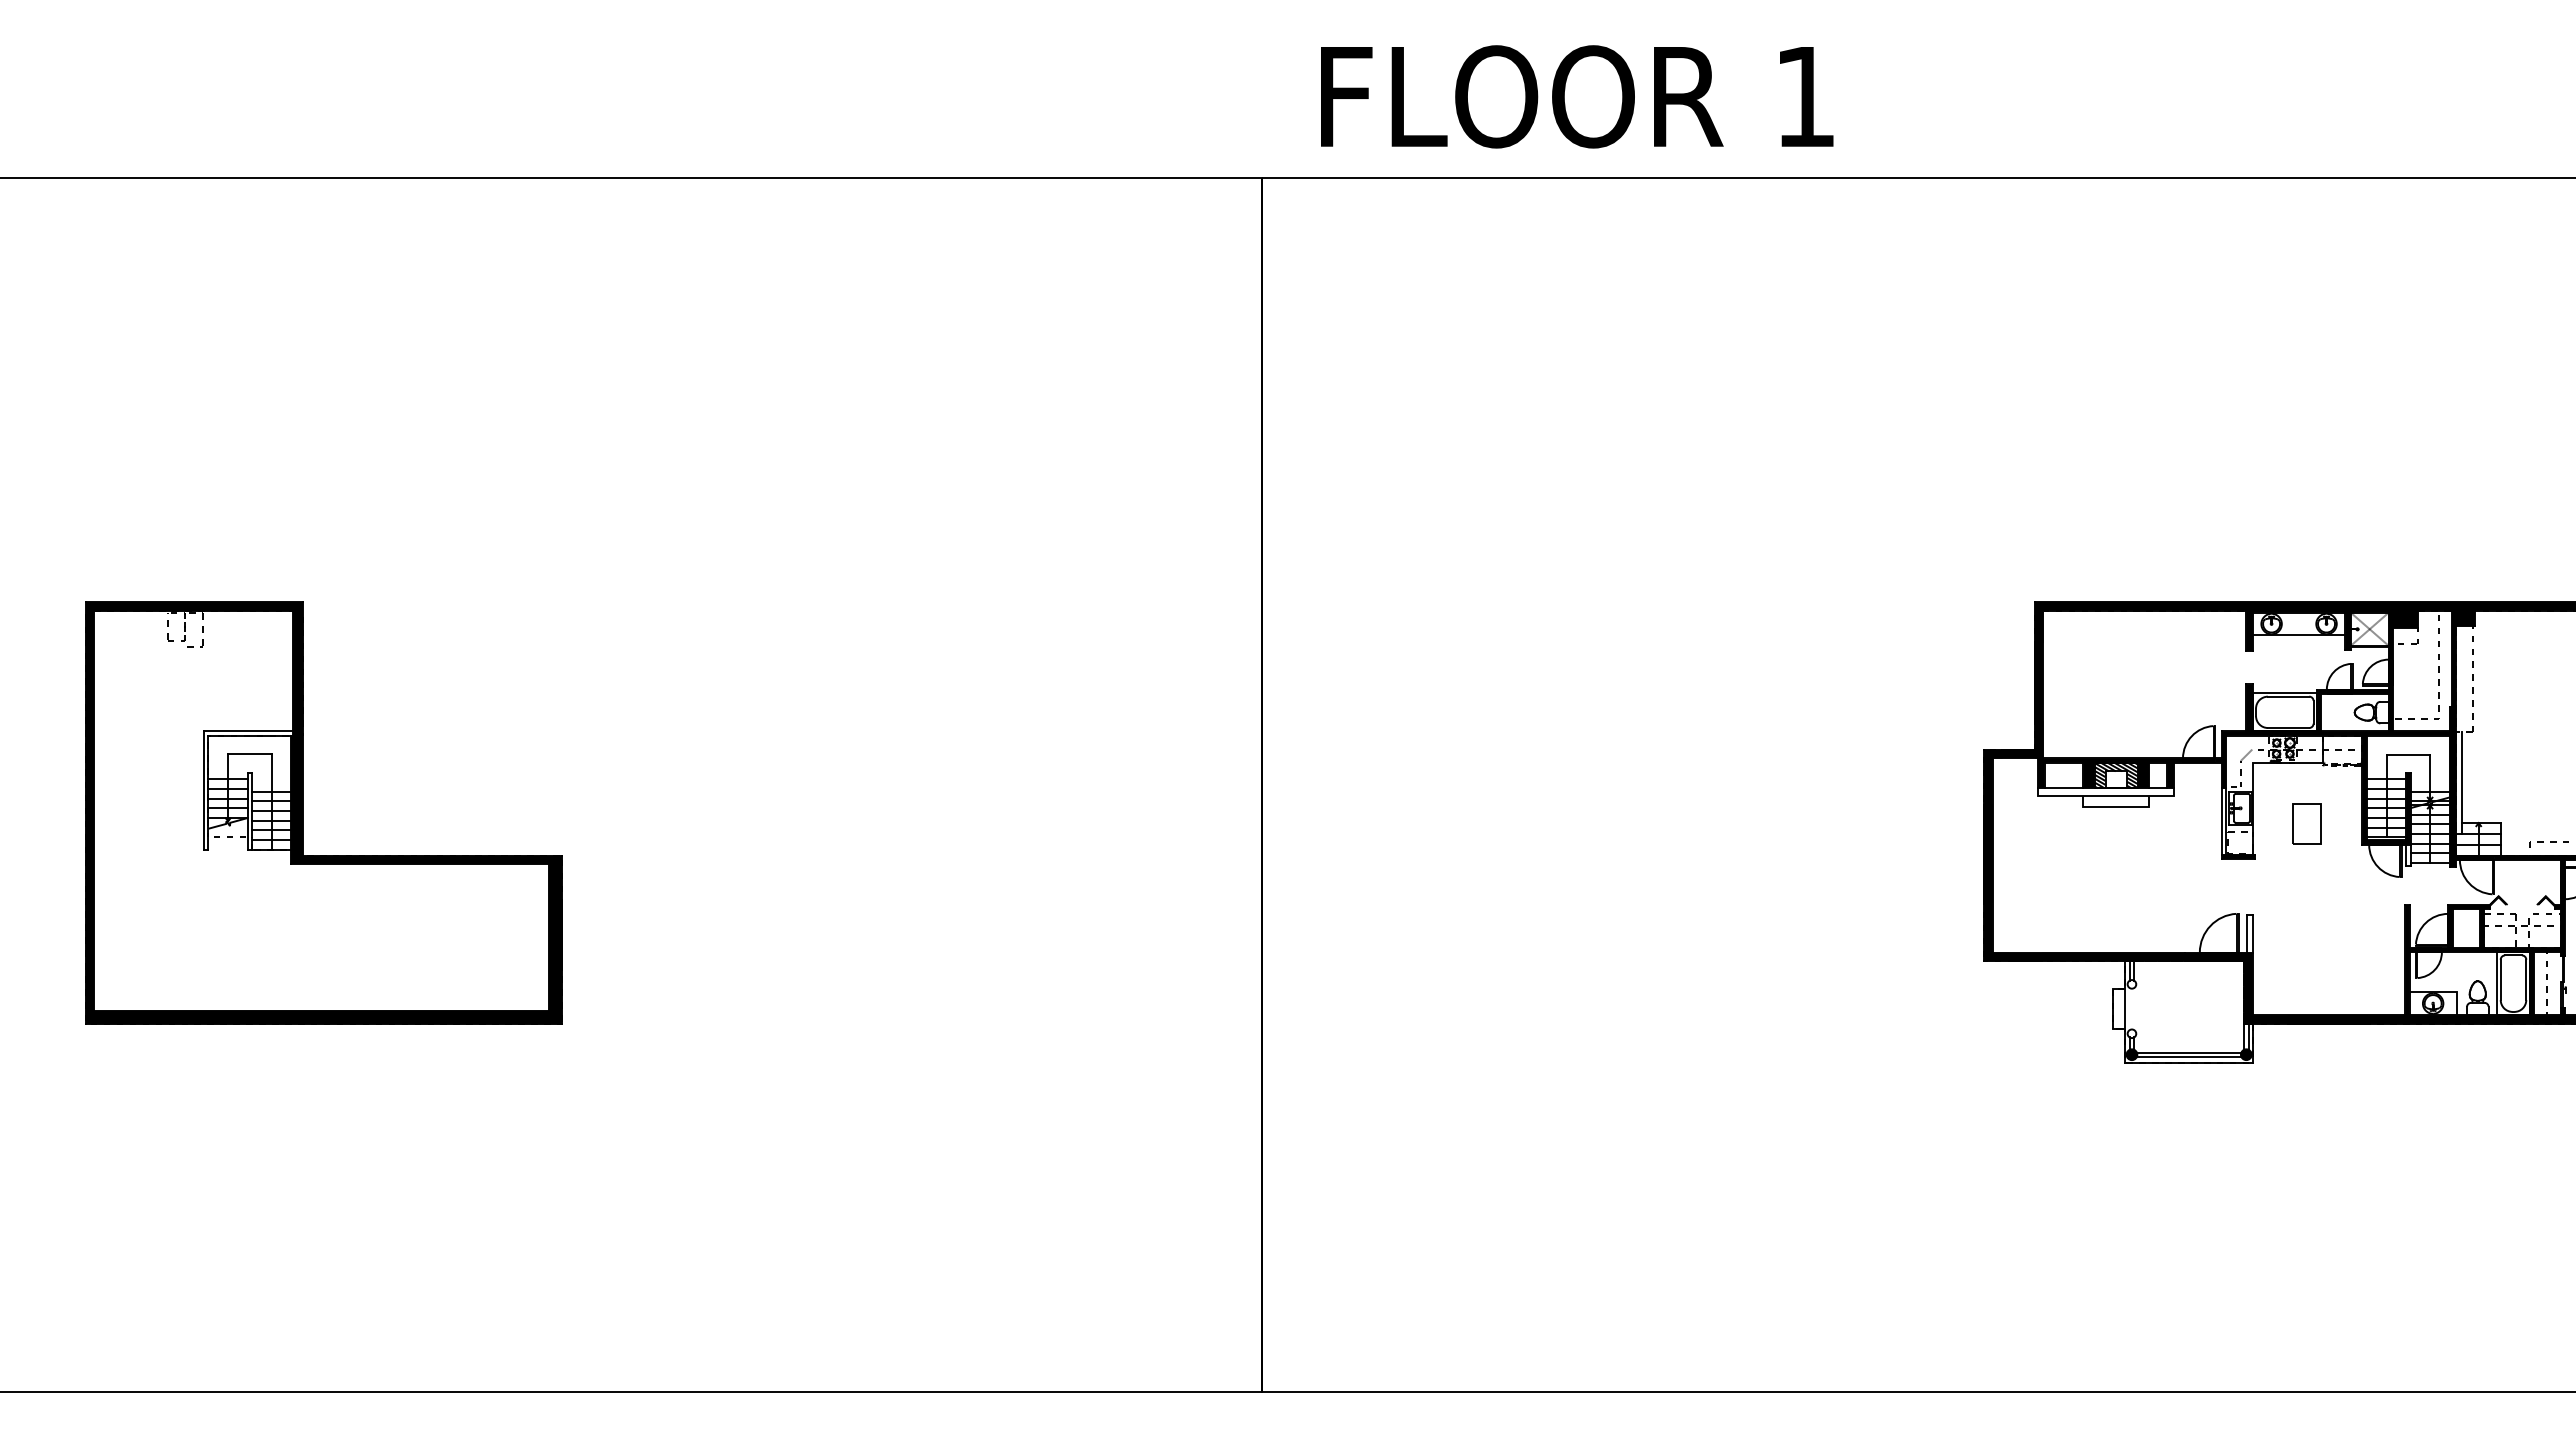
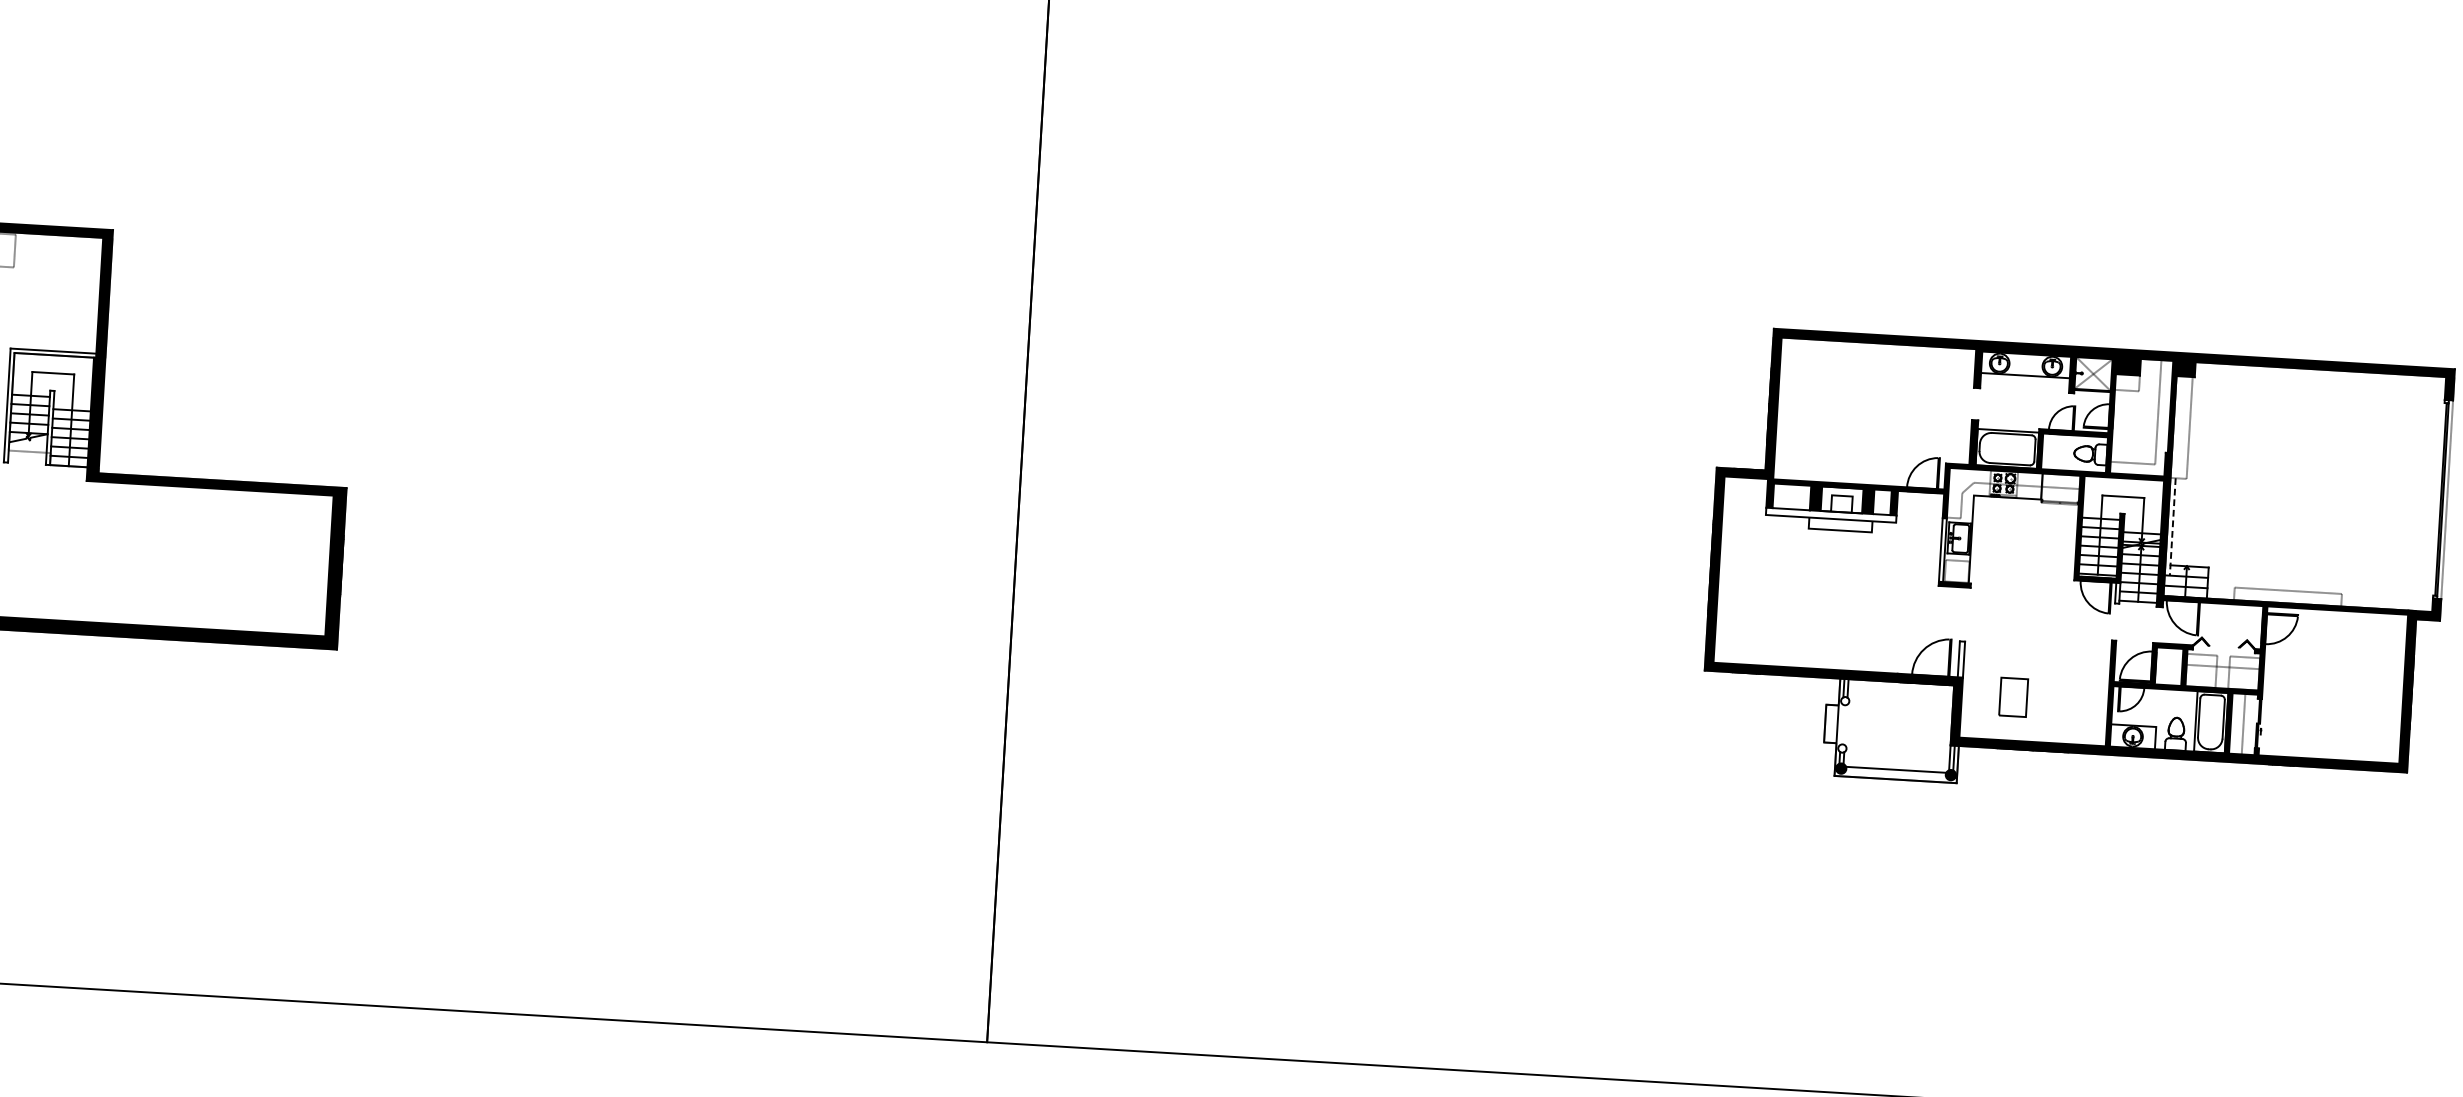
hatch: (2115, 775) -> (1841, 499), removed
line: (2461, 783) -> (2172, 527), solid -> dashed
part: (2306, 823) -> (2013, 696), moved
line: (2188, 1056) -> (1895, 773), removed

